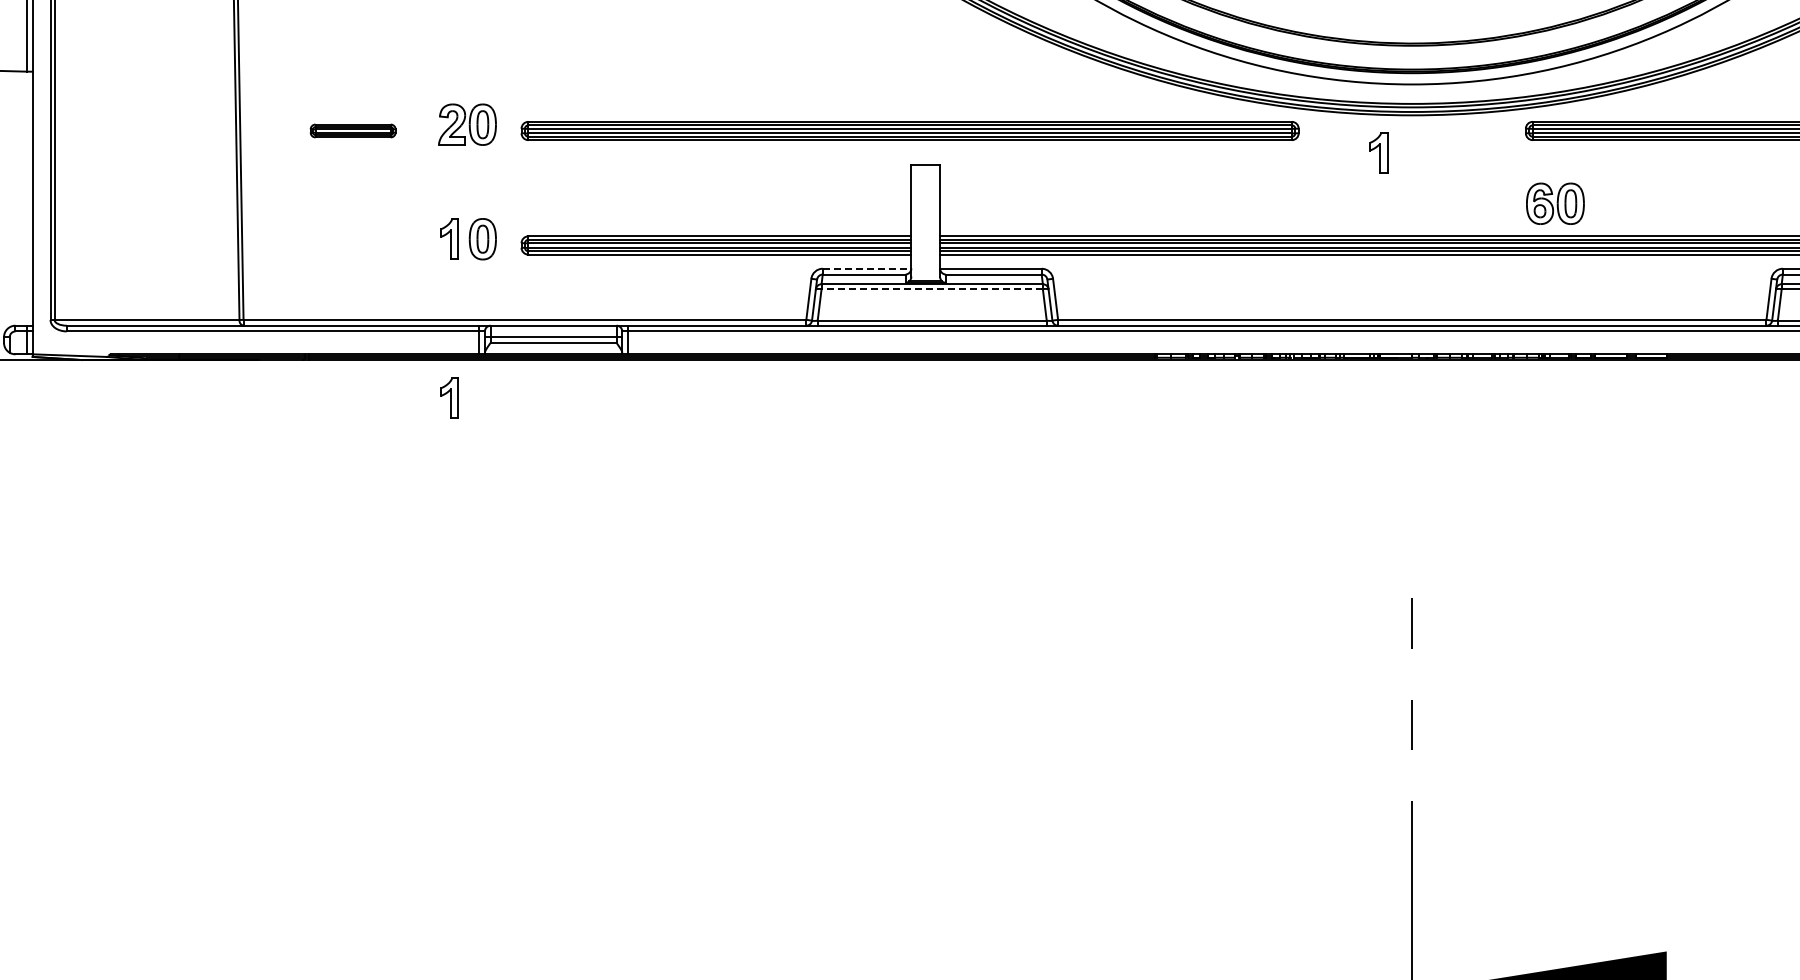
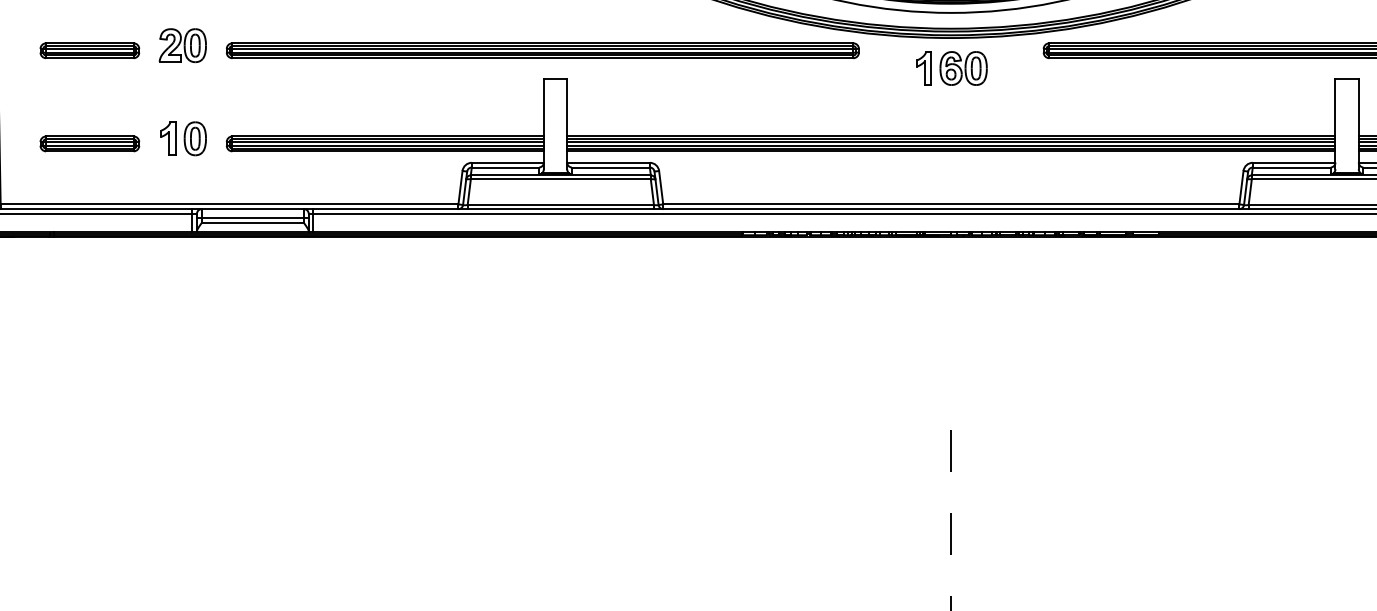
part: (352, 130) -> (89, 50), size x1.43
part: (1555, 203) -> (963, 68), moved
part: (352, 245) -> (89, 143), added
line: (867, 268) -> (508, 162), dashed -> solid
line: (932, 289) -> (561, 179), dashed -> solid
part: (449, 397) -> (168, 267), removed

